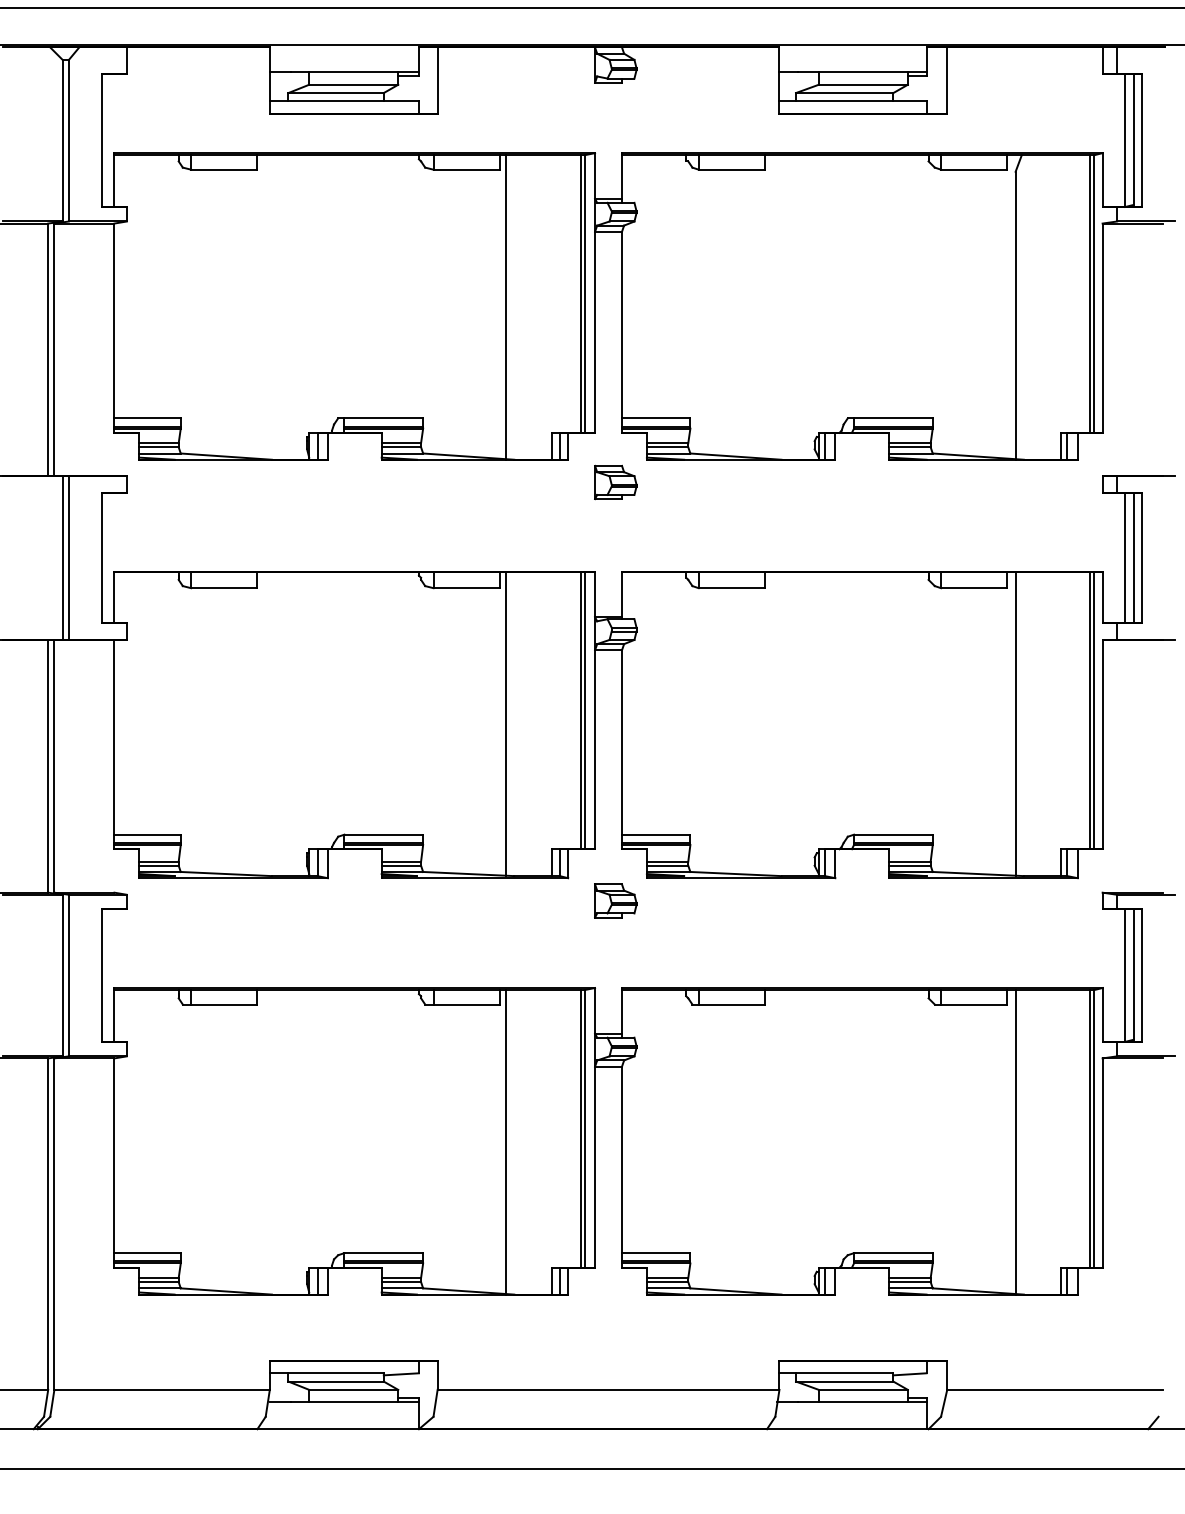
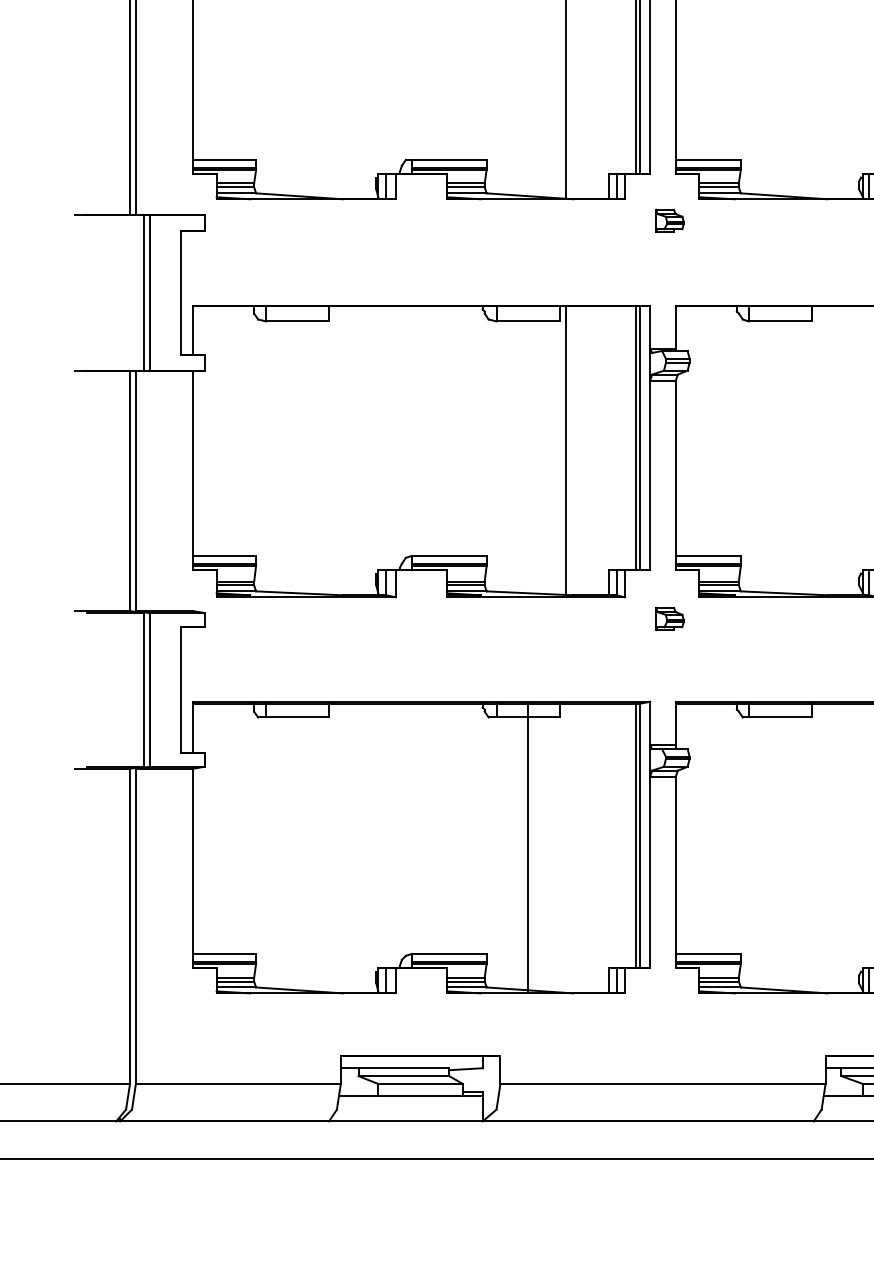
part: (615, 482) -> (669, 220), size x0.7
part: (615, 900) -> (669, 618), size x0.7
line: (506, 1142) -> (528, 848), moved

